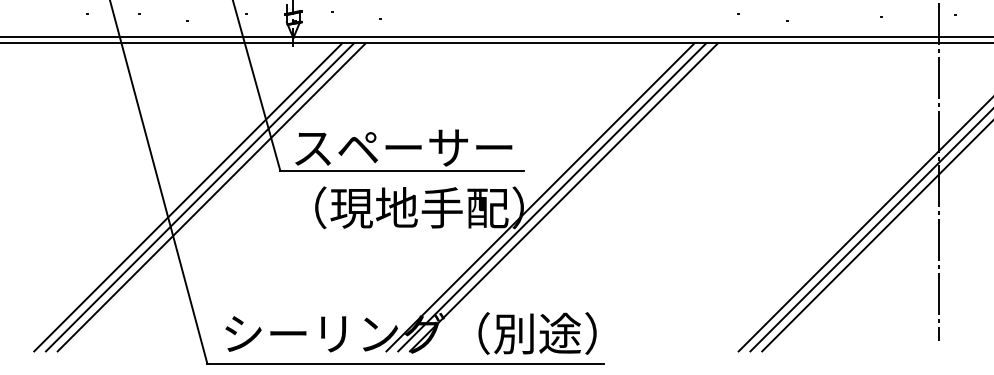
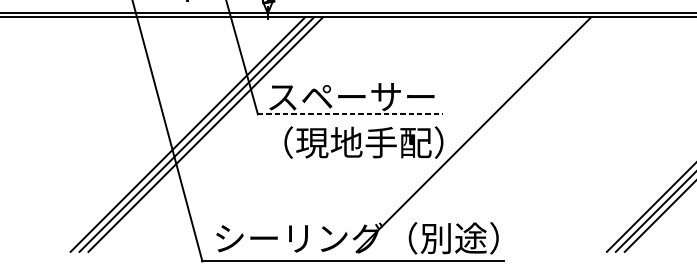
line: (401, 170) -> (350, 114), solid -> dashed
line: (540, 197) -> (456, 134), removed
line: (552, 197) -> (465, 134), removed

